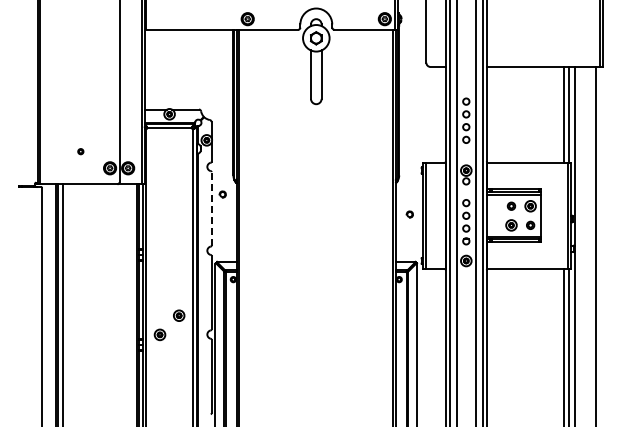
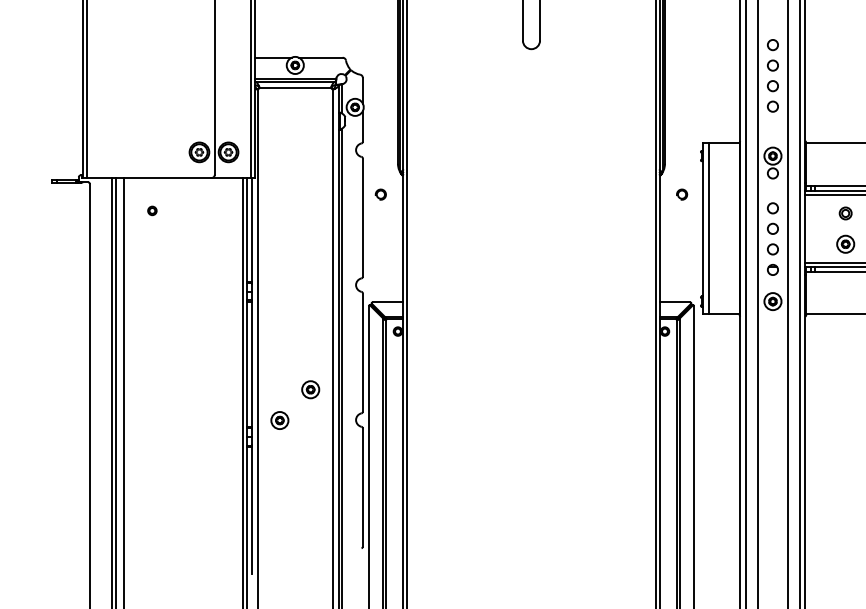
part: (80, 151) -> (151, 210), moved
line: (211, 208) -> (362, 217), dashed -> solid
part: (409, 214) -> (681, 194), moved

